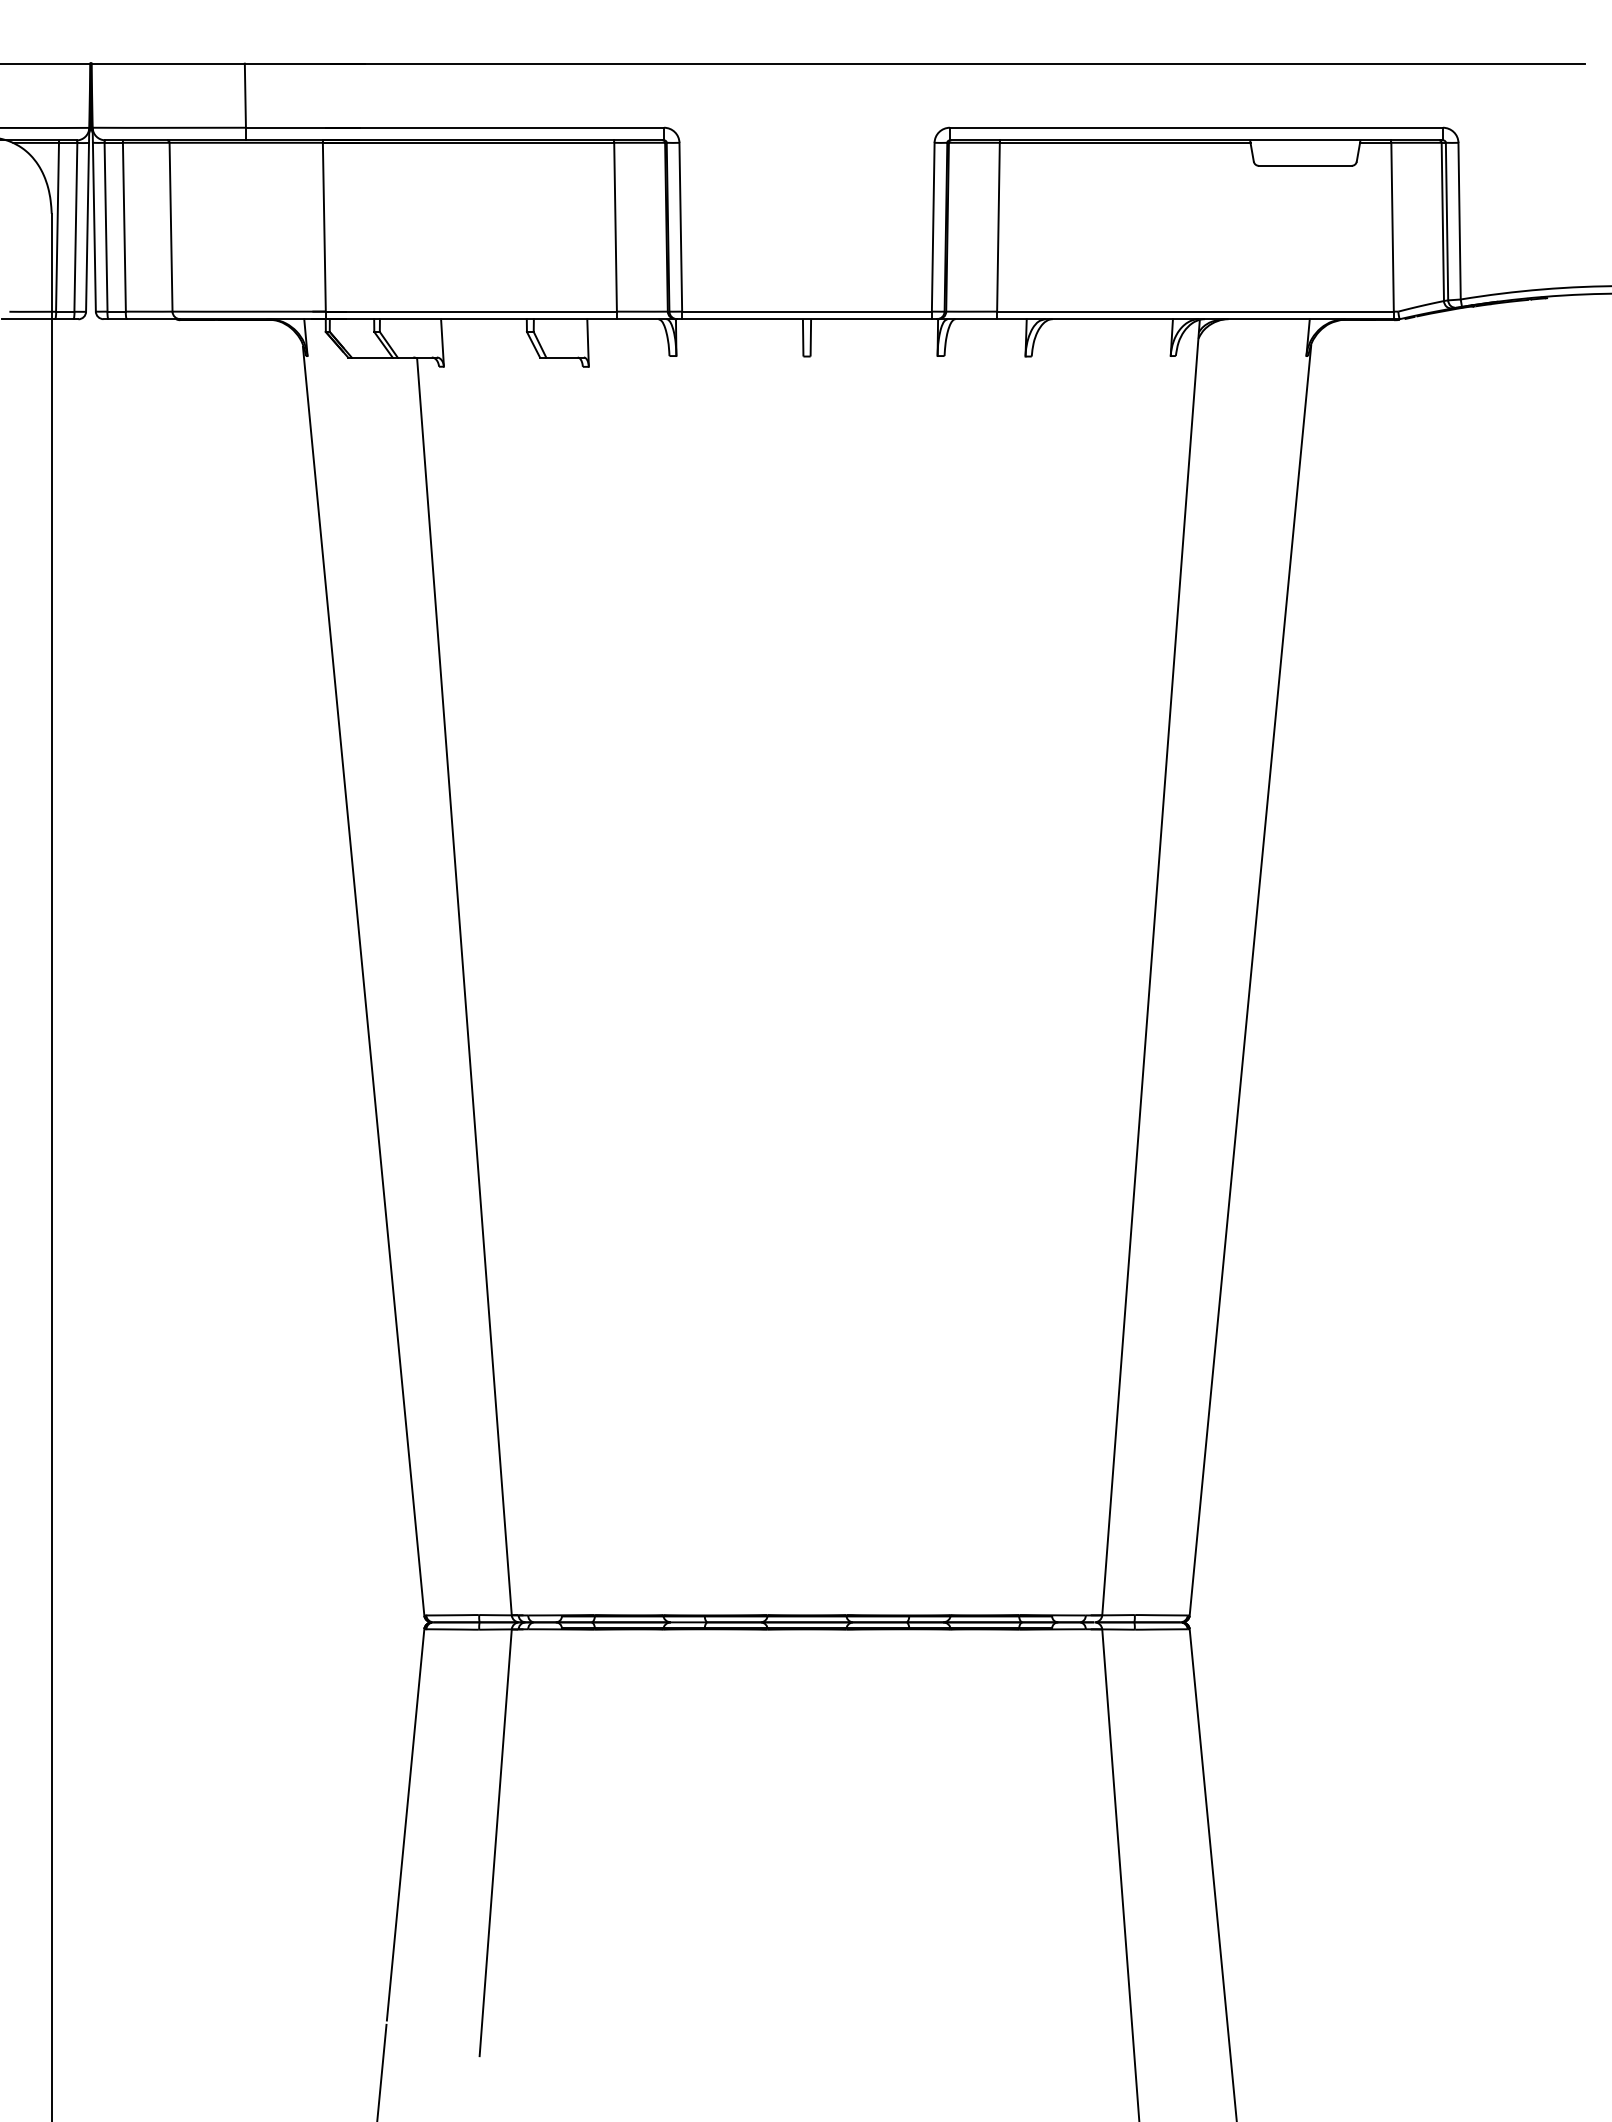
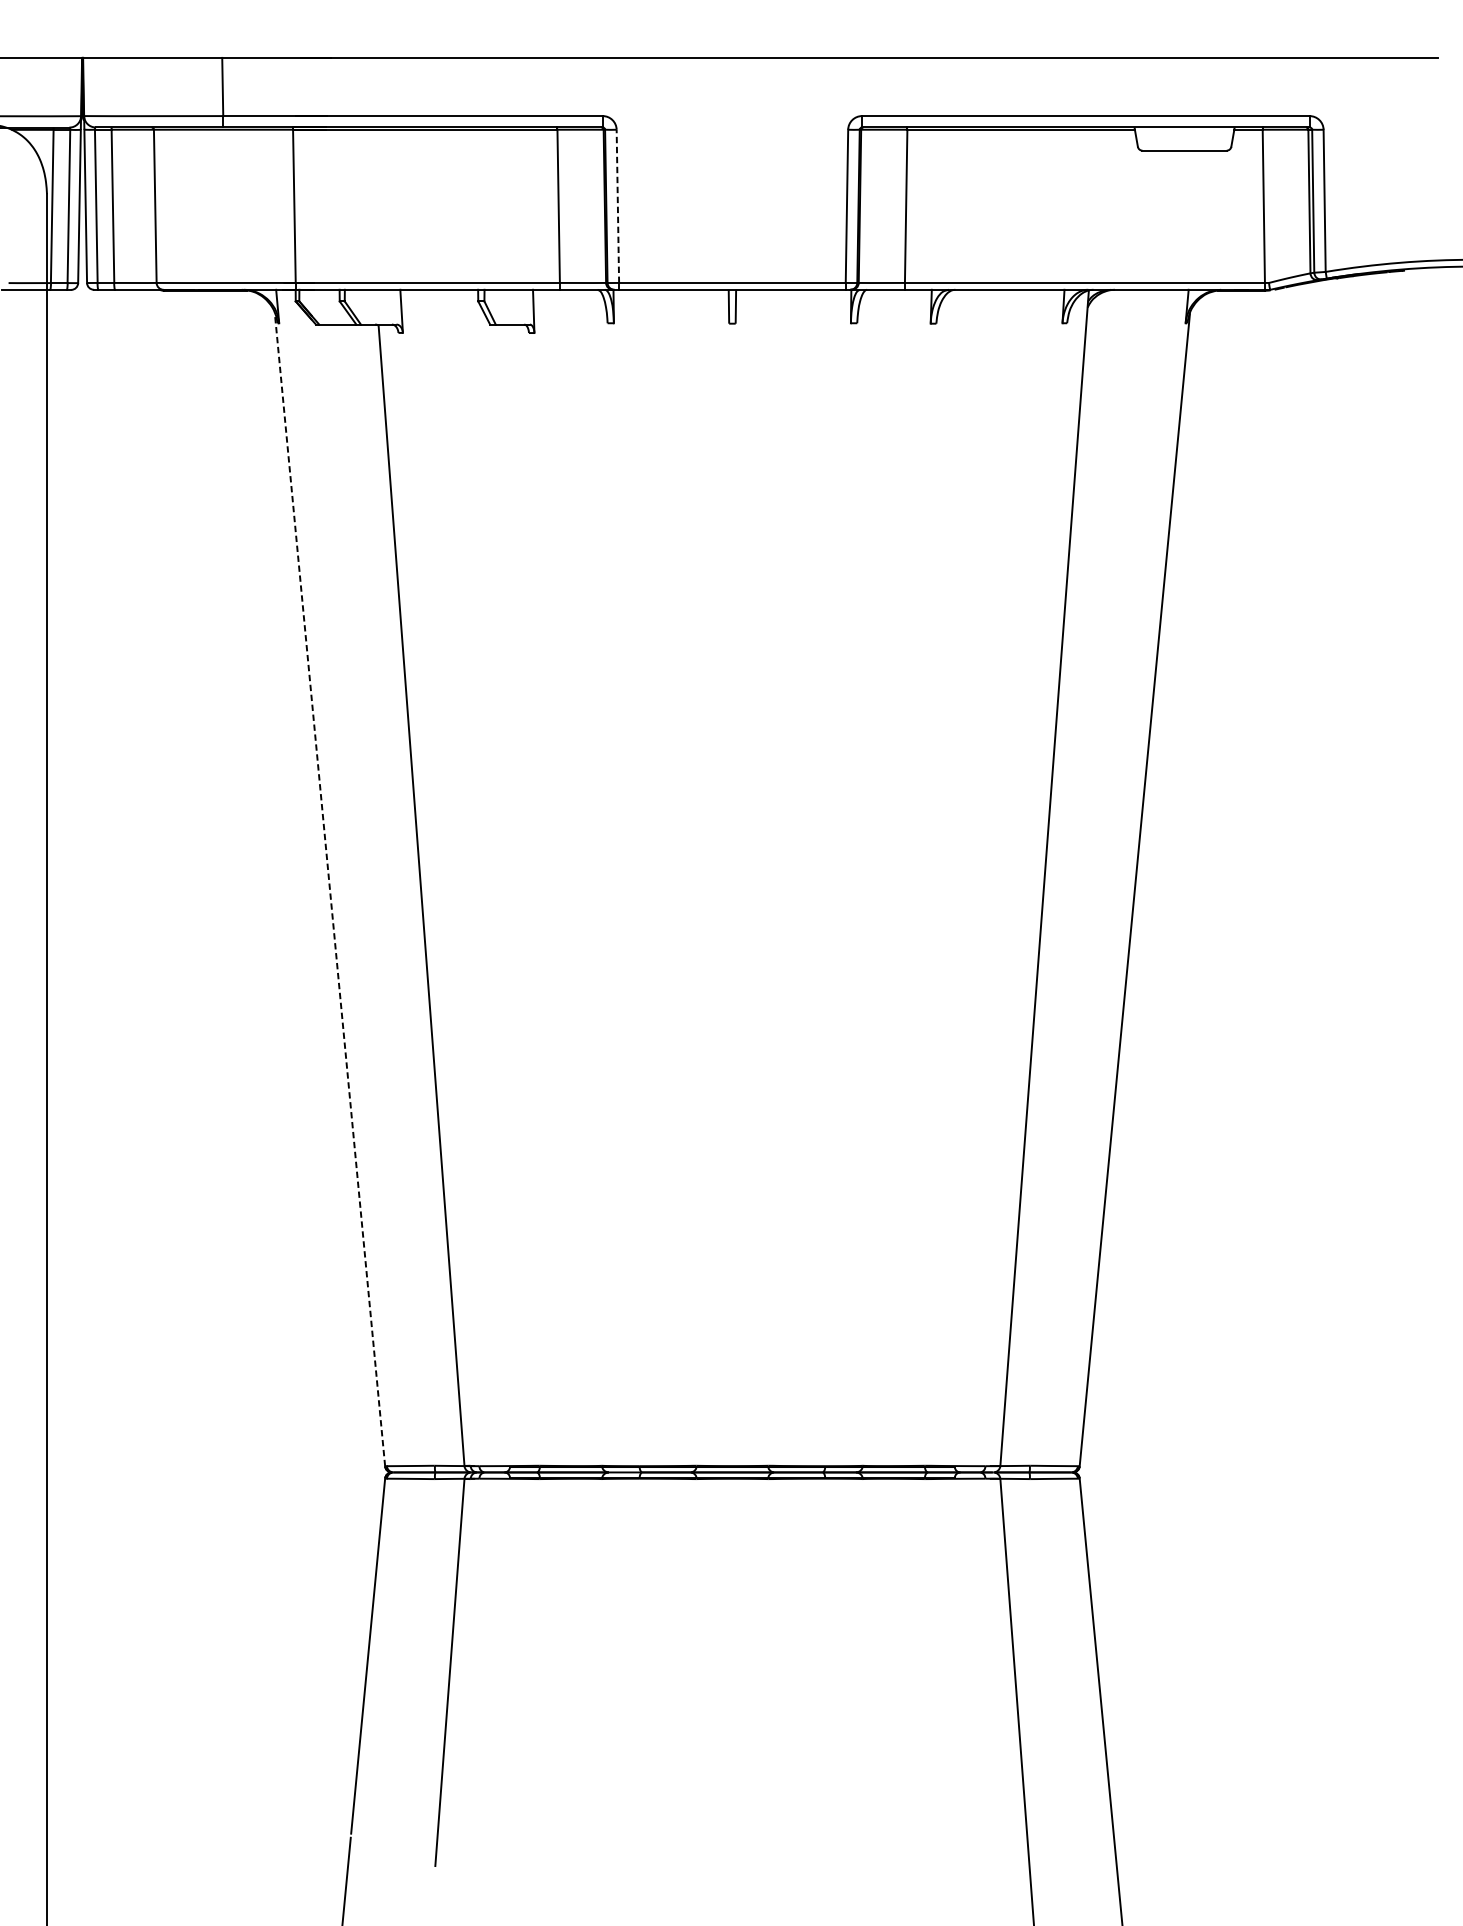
line: (680, 226) -> (617, 205), solid -> dashed
line: (363, 979) -> (329, 889), solid -> dashed

